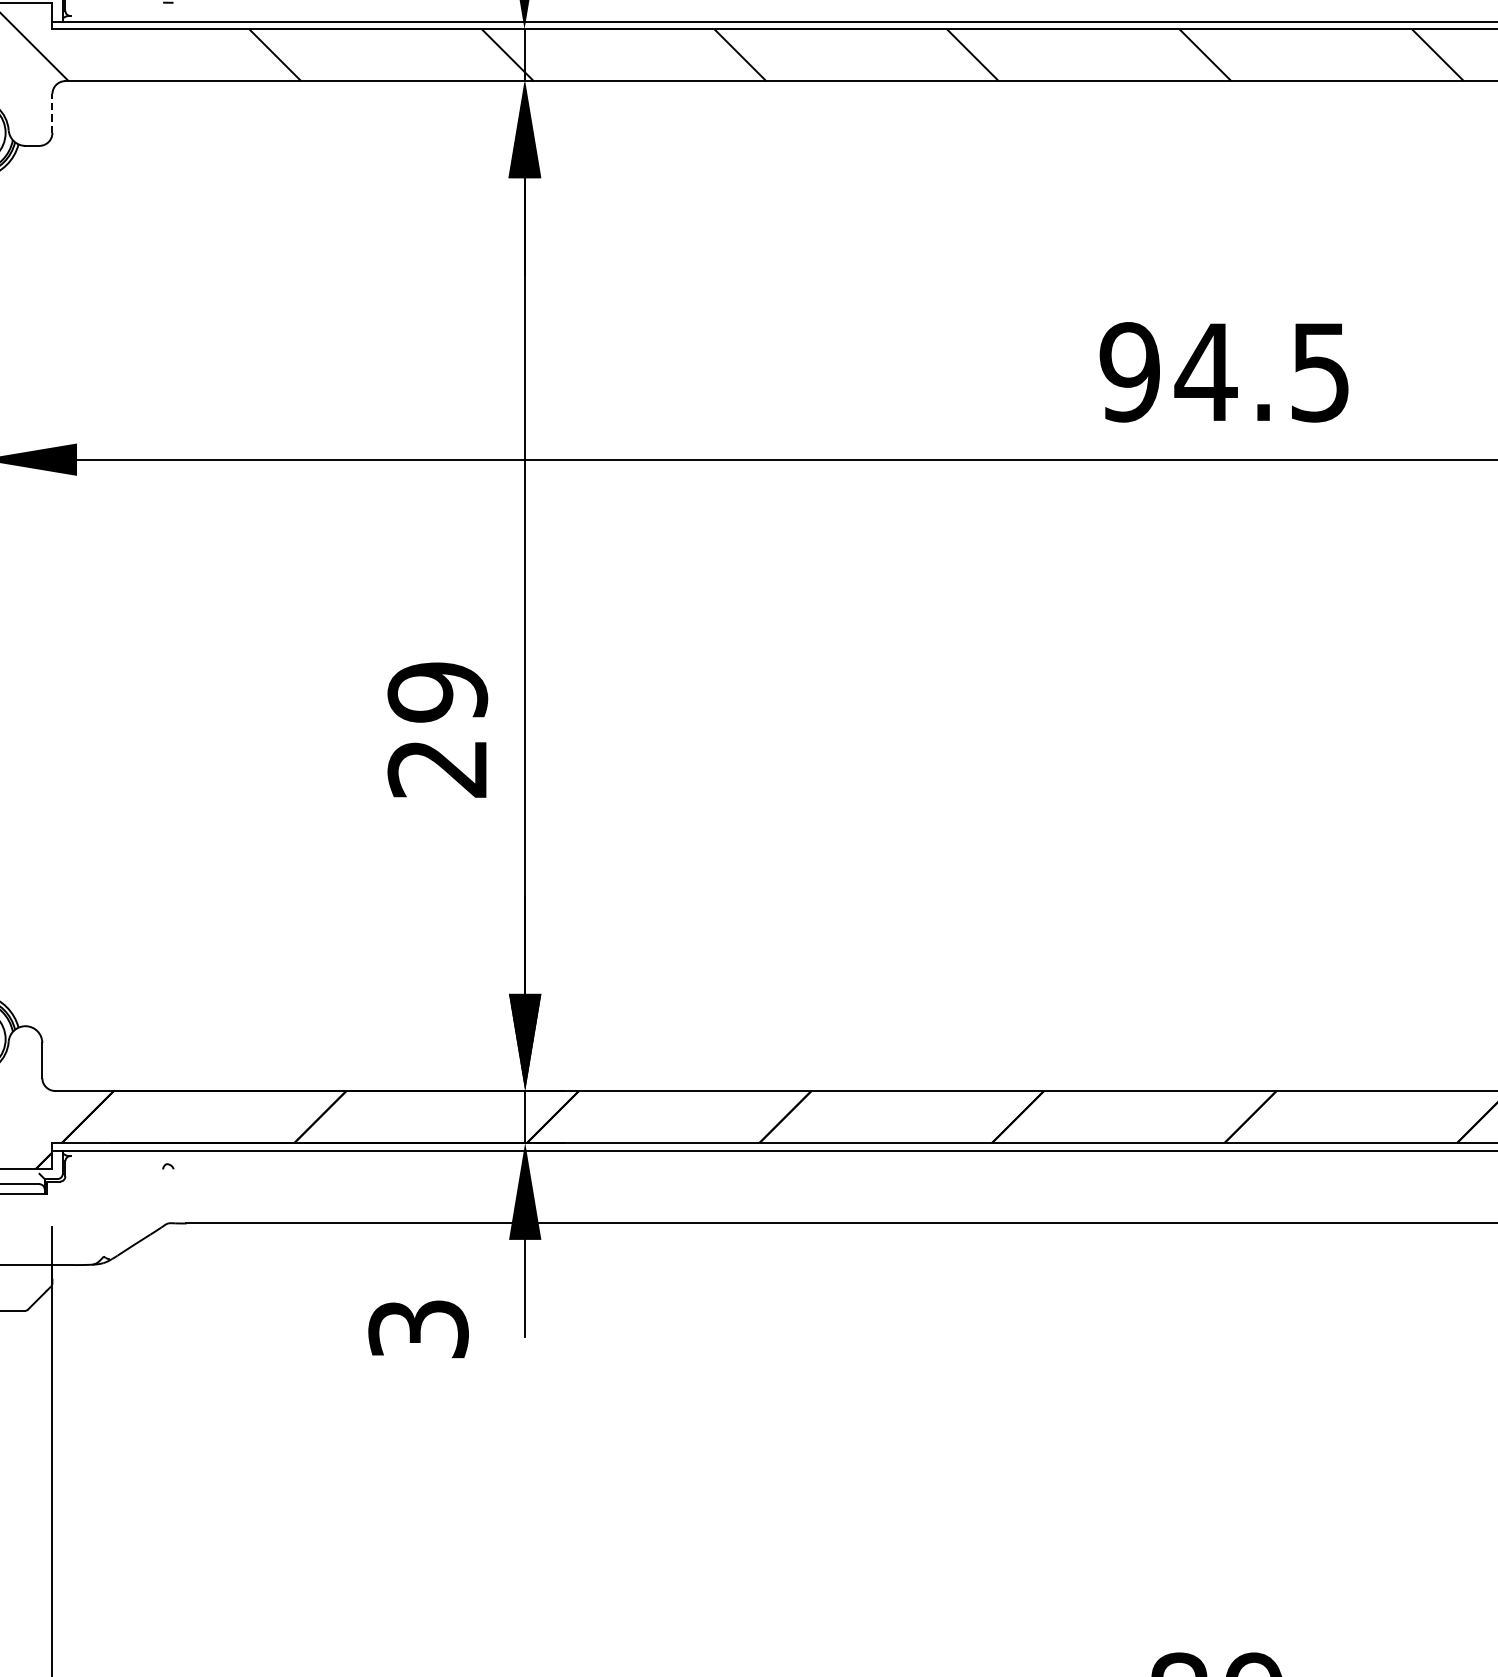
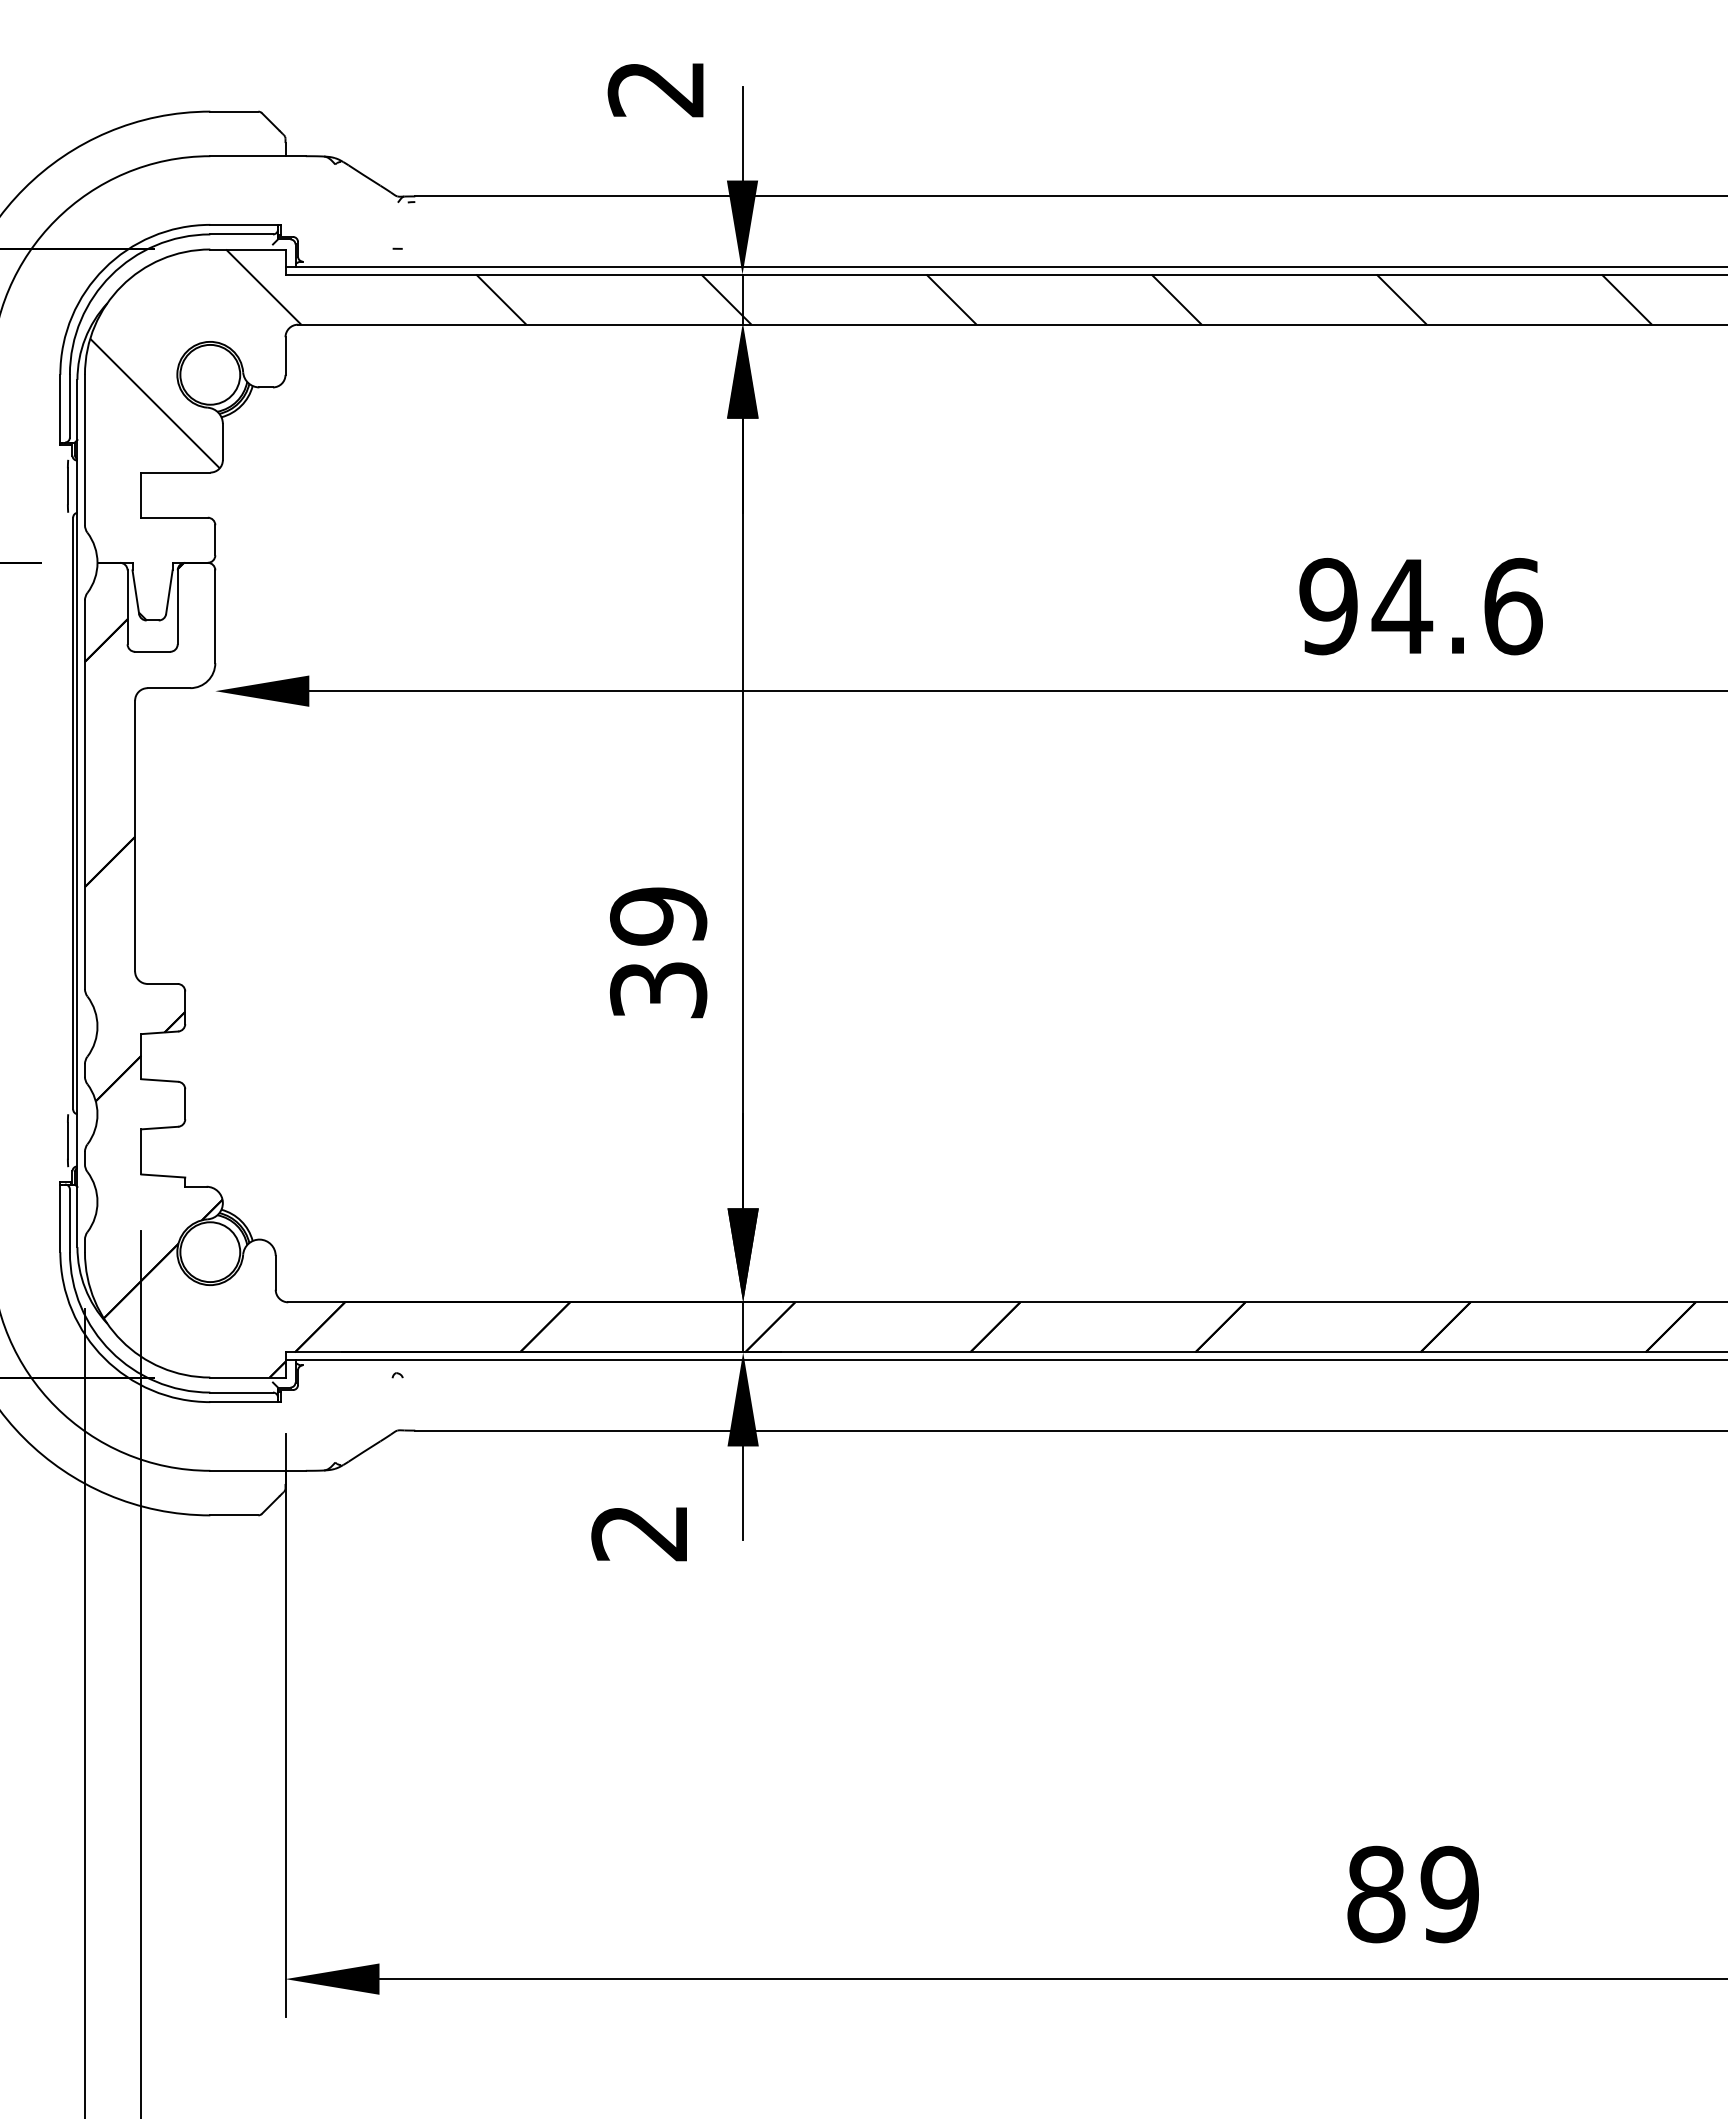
line: (52, 113) -> (285, 356), dashed -> solid
text: (1320, 372) -> (1513, 606), 94.5 -> 94.6
text: (437, 768) -> (658, 990), 29 -> 39
text: (418, 1329) -> (639, 1533), 3 -> 2

